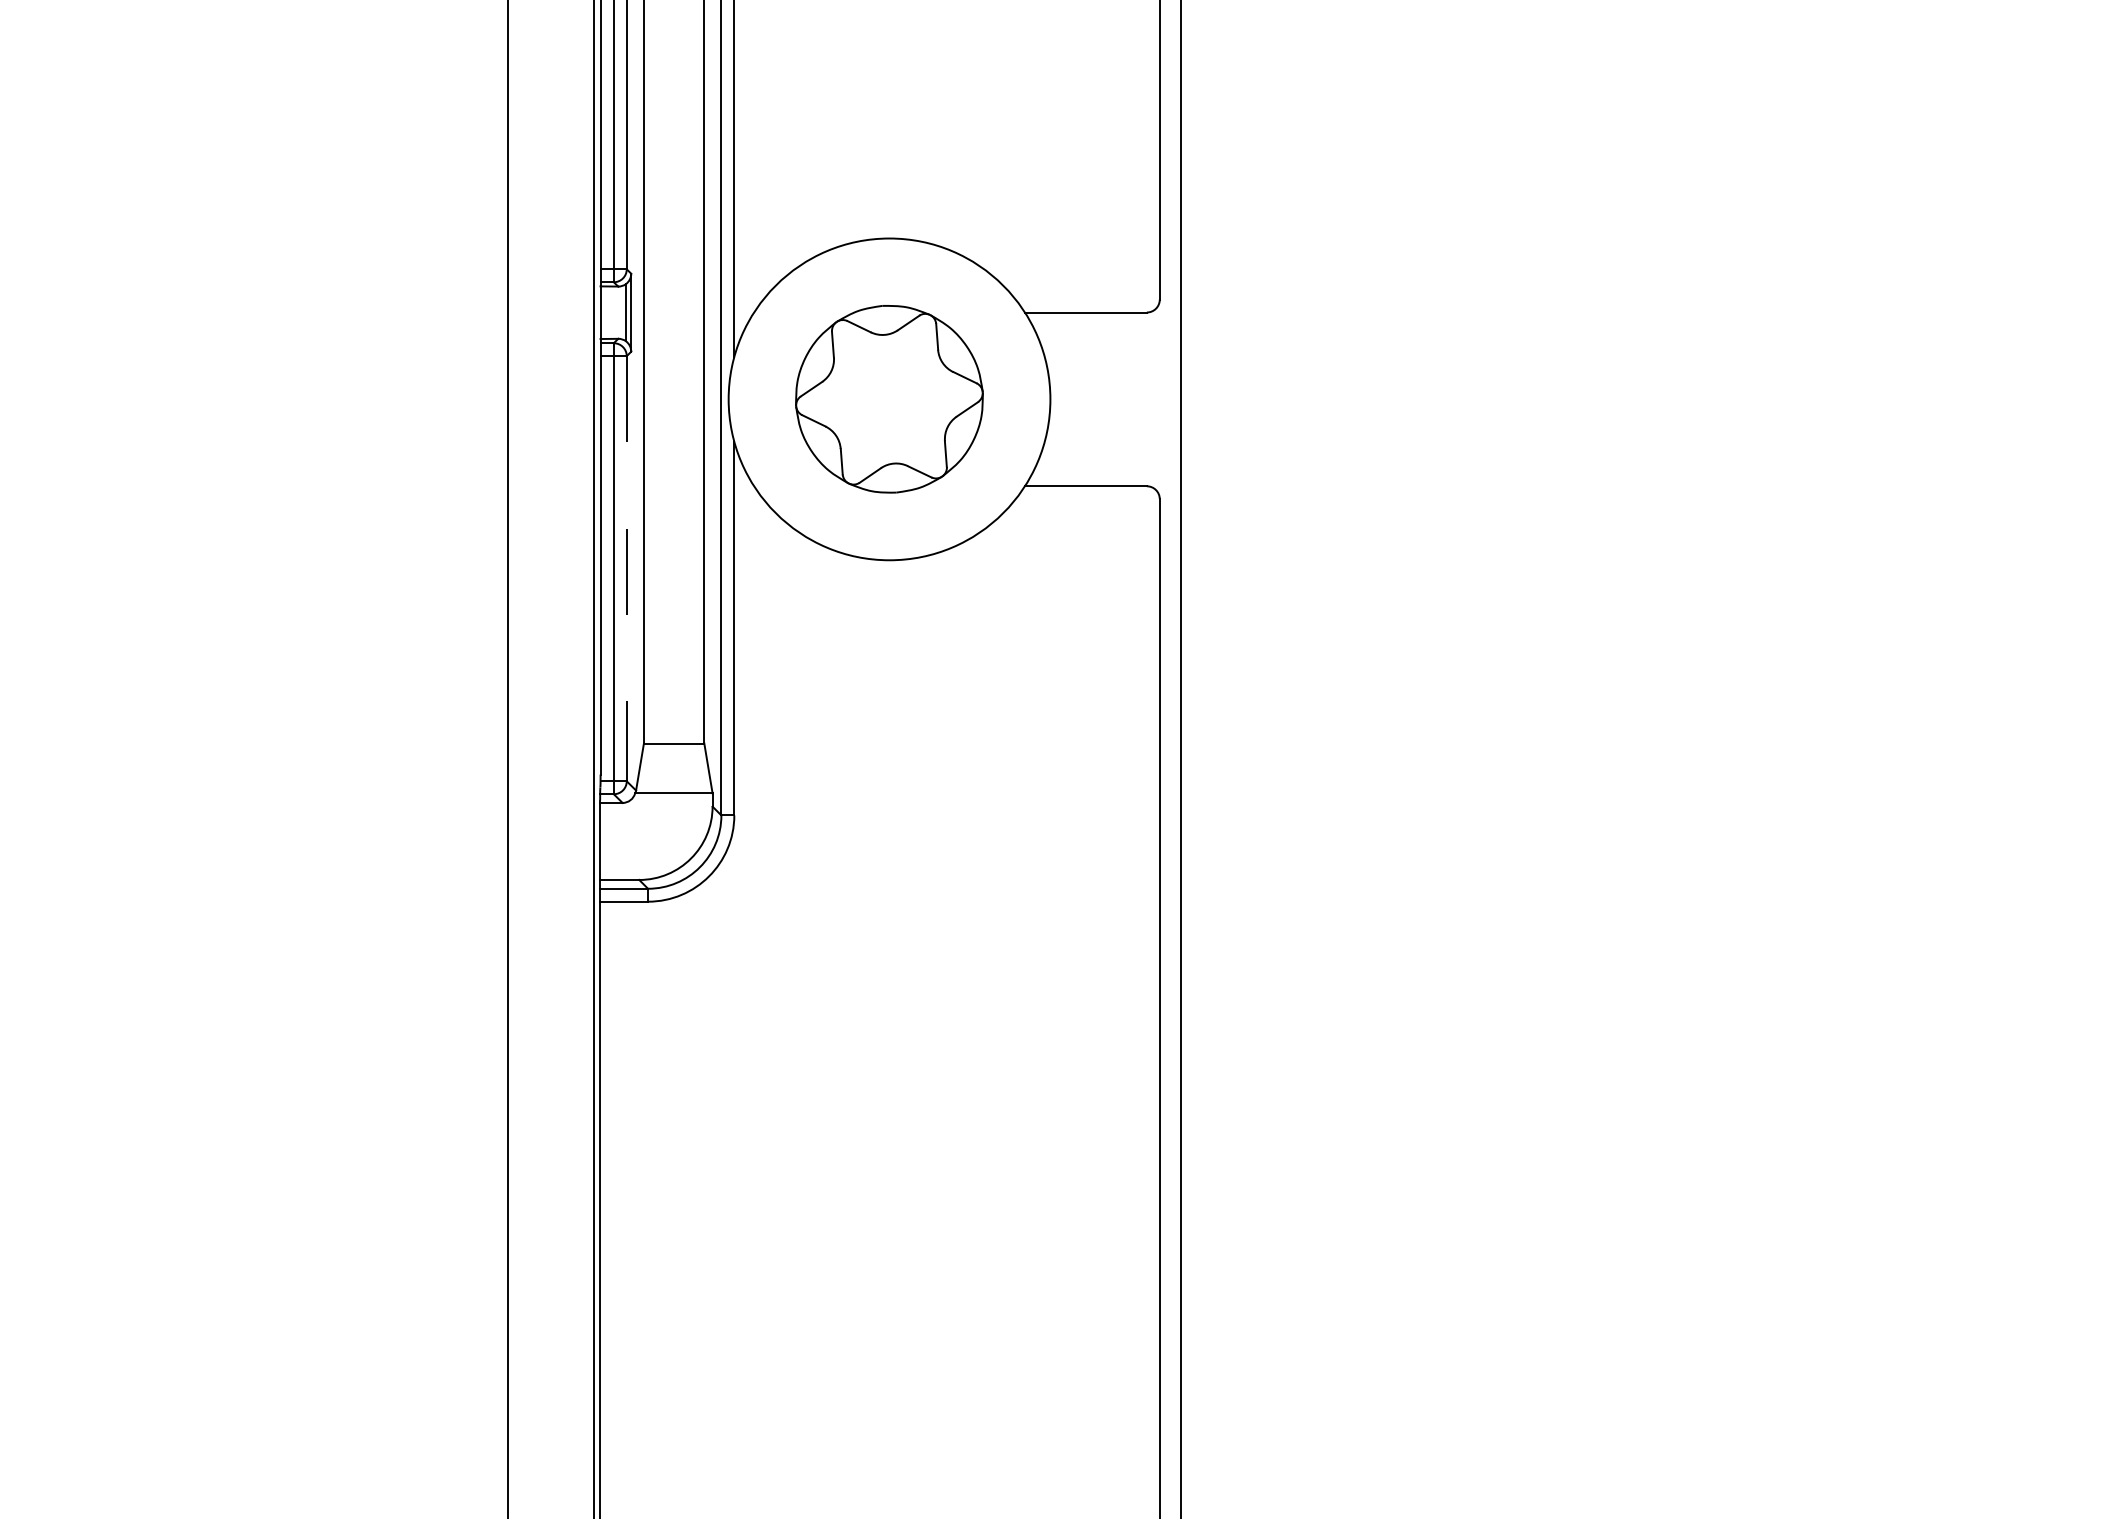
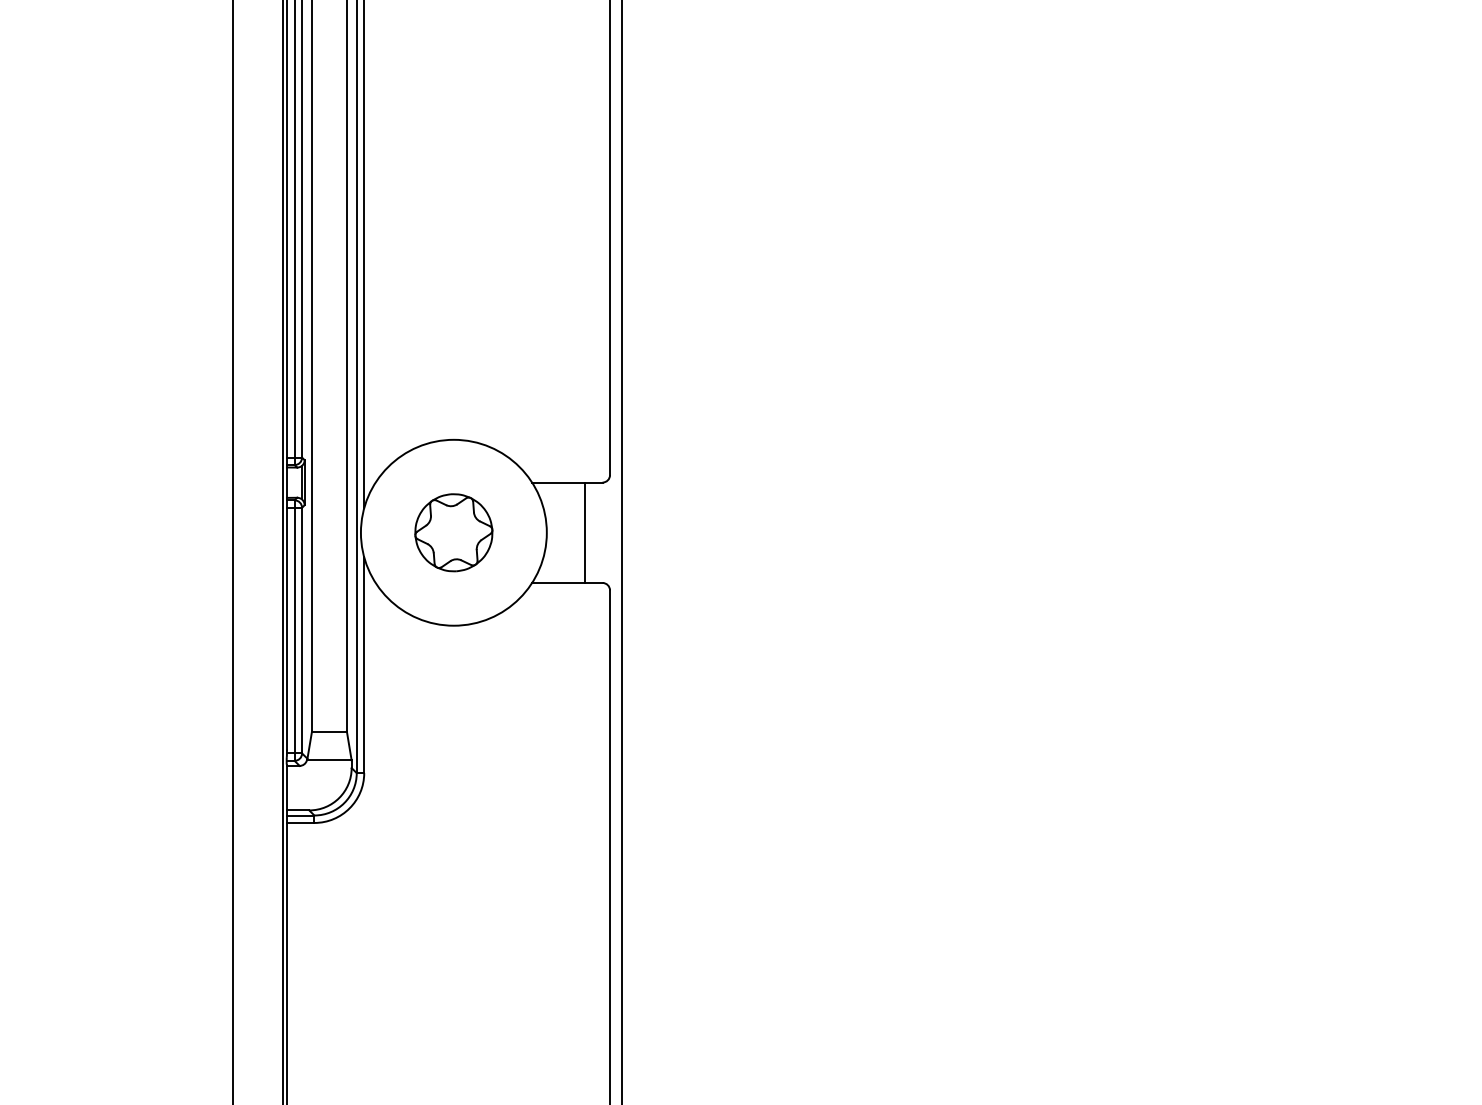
part: (888, 398) -> (453, 532), size x0.71
line: (1117, 398) -> (585, 532), added
line: (627, 568) -> (302, 630), dashed -> solid

